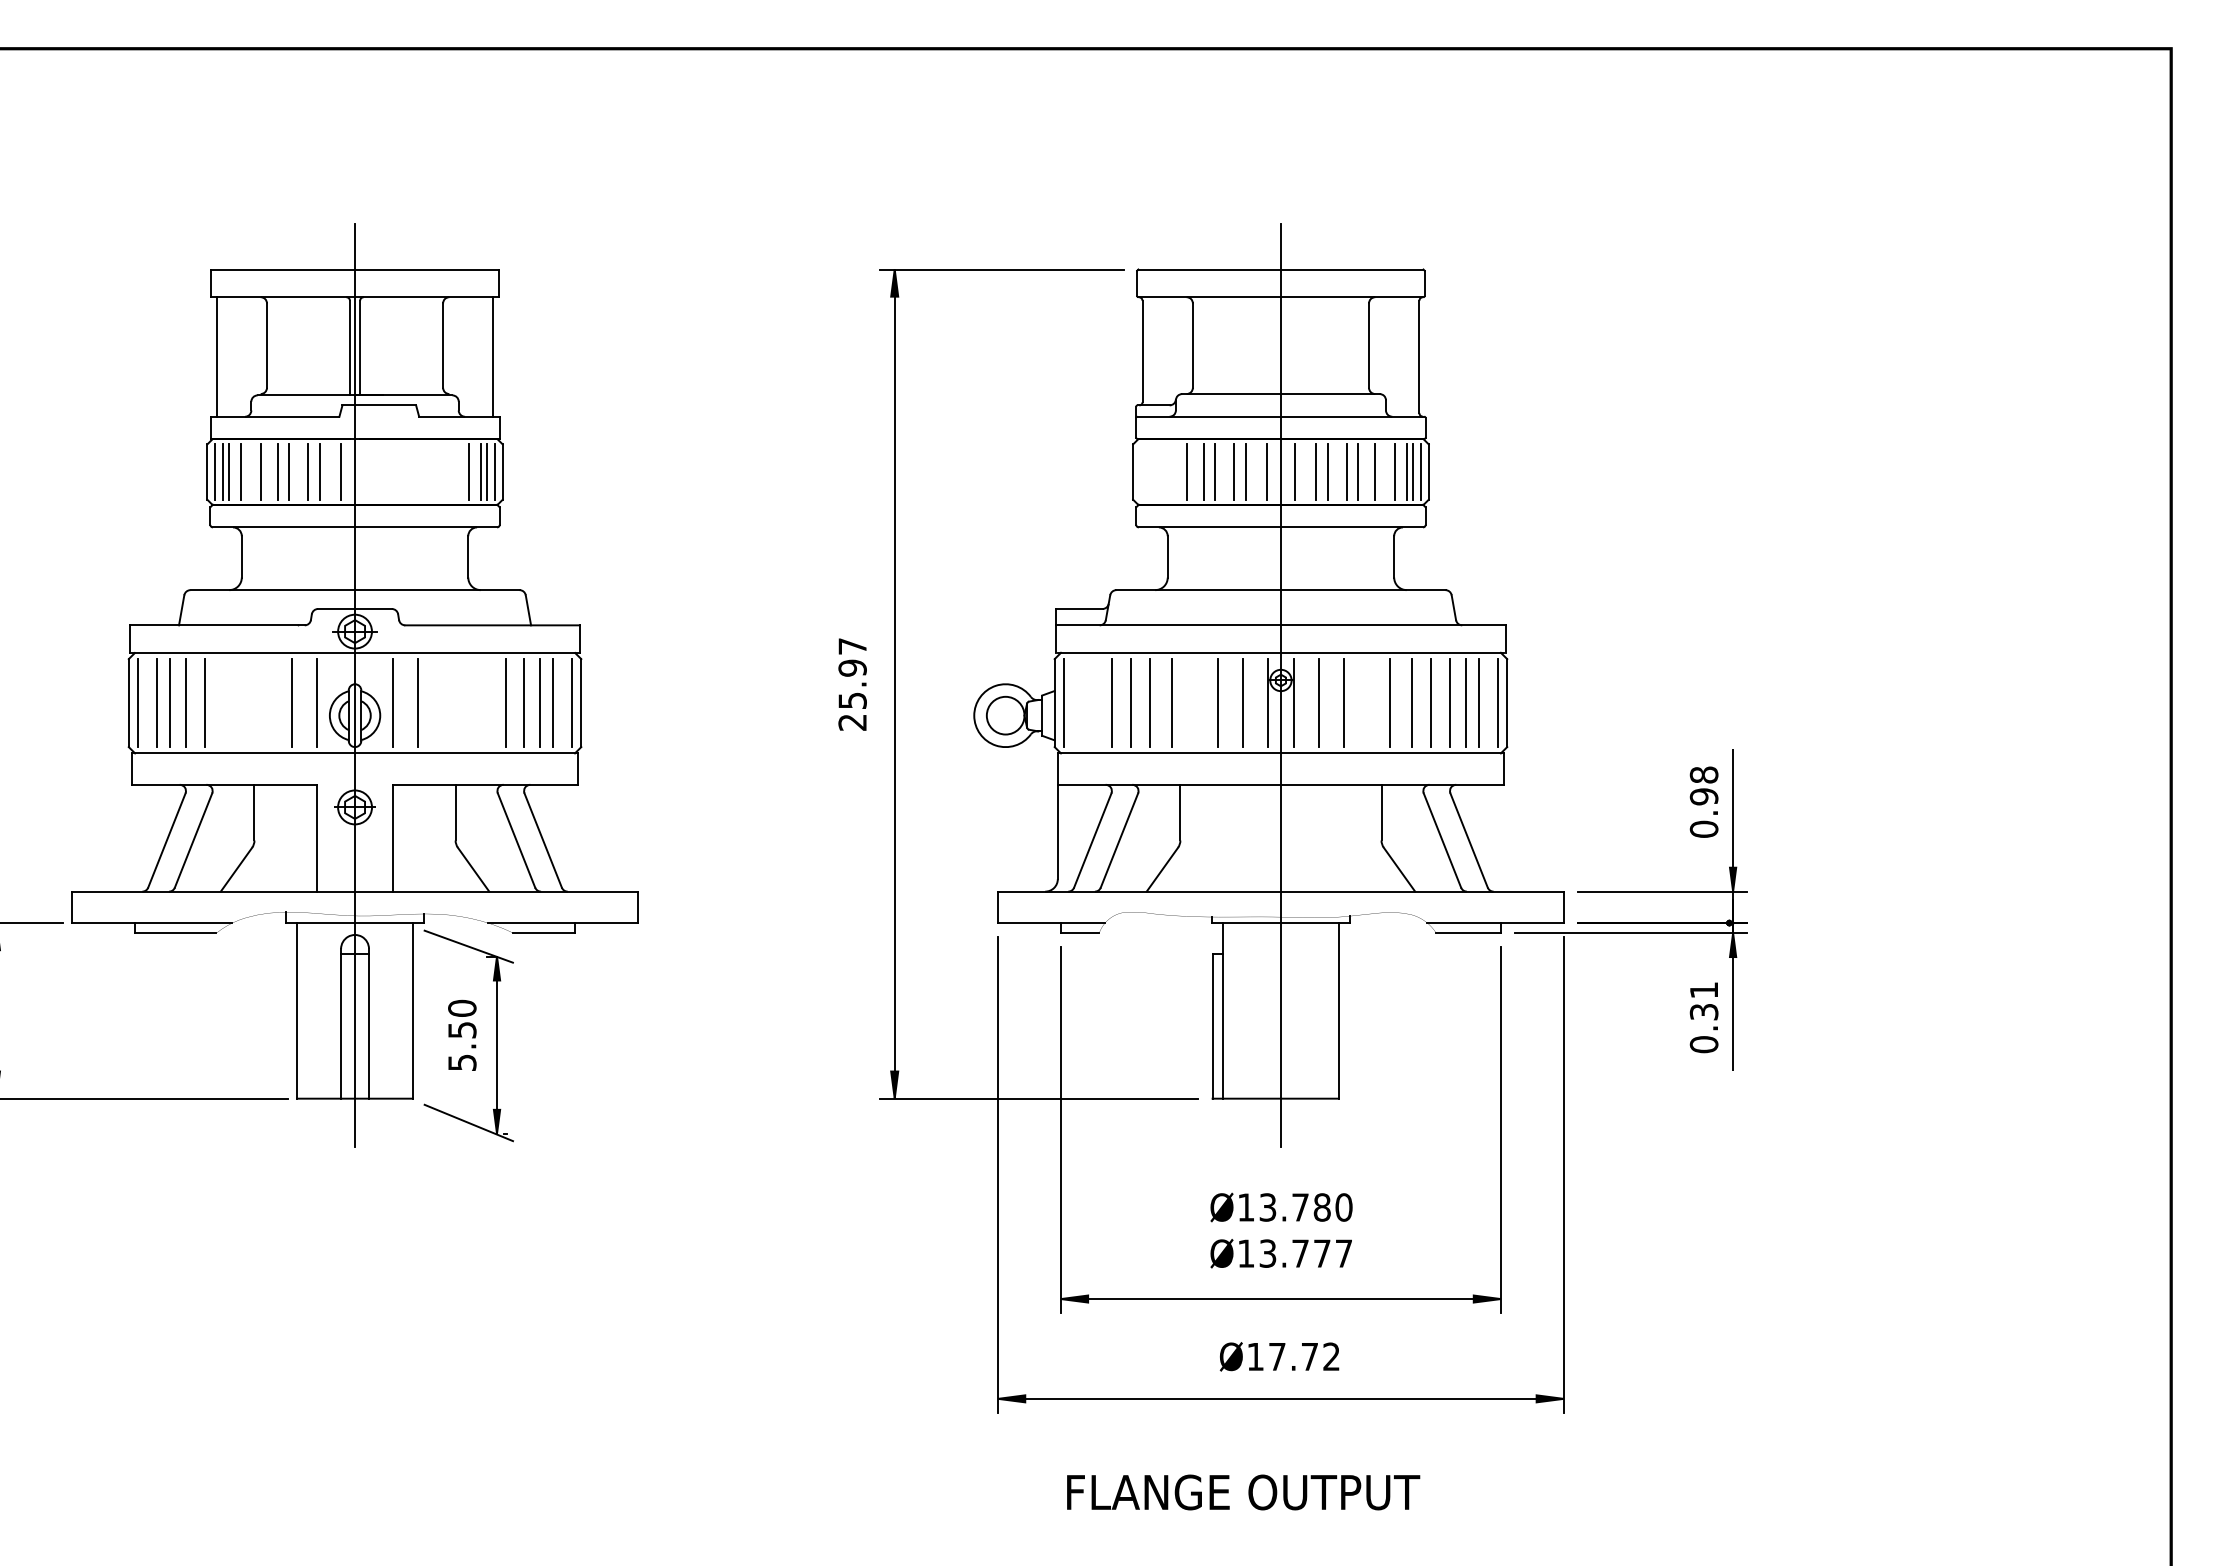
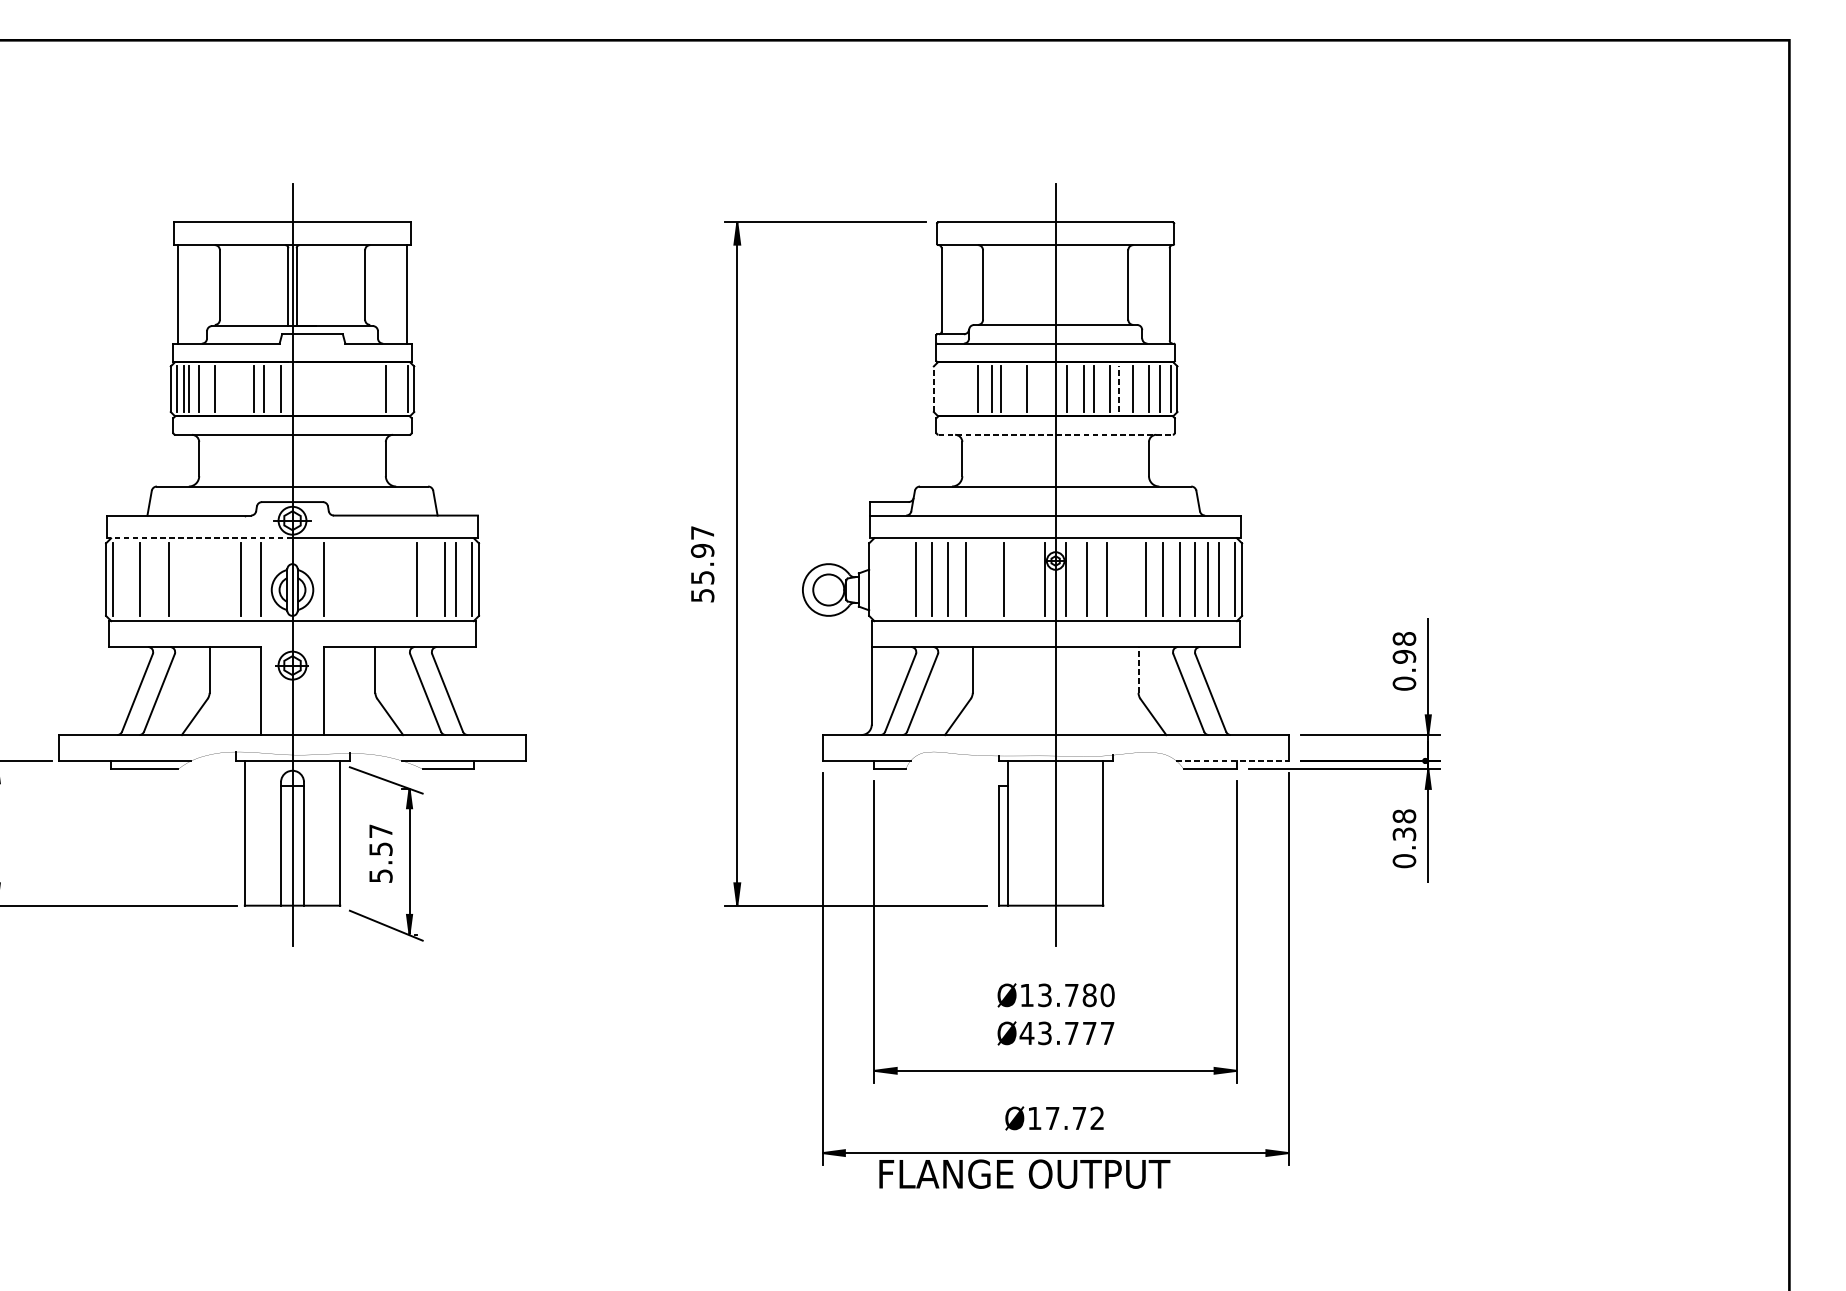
line: (278, 471) -> (229, 388), removed
line: (289, 471) -> (238, 388), removed
line: (481, 471) -> (396, 388), removed
line: (487, 471) -> (401, 388), removed
line: (1234, 471) -> (1017, 388), removed
line: (1267, 471) -> (1044, 388), removed
line: (1413, 471) -> (1164, 388), removed
line: (1133, 472) -> (934, 389), solid -> dashed
line: (1358, 472) -> (1119, 389), solid -> dashed
line: (1281, 527) -> (1056, 434), solid -> dashed
line: (242, 653) -> (199, 538), solid -> dashed
line: (156, 703) -> (128, 579), removed
line: (186, 703) -> (153, 579), removed
line: (417, 703) -> (343, 579), removed
line: (524, 703) -> (432, 579), removed
line: (1063, 703) -> (876, 579), removed
line: (1242, 703) -> (1023, 579), removed
text: (852, 722) -> (702, 595), 25.97 -> 55.97
line: (1381, 812) -> (1138, 669), solid -> dashed
line: (1496, 923) -> (1233, 761), solid -> dashed
text: (1703, 989) -> (1403, 815), 0.31 -> 0.38
text: (462, 1007) -> (381, 830), 5.50 -> 5.57
text: (1246, 1253) -> (1027, 1033), Ø13.777 -> Ø43.777
text: (1243, 1492) -> (1024, 1174), moved

